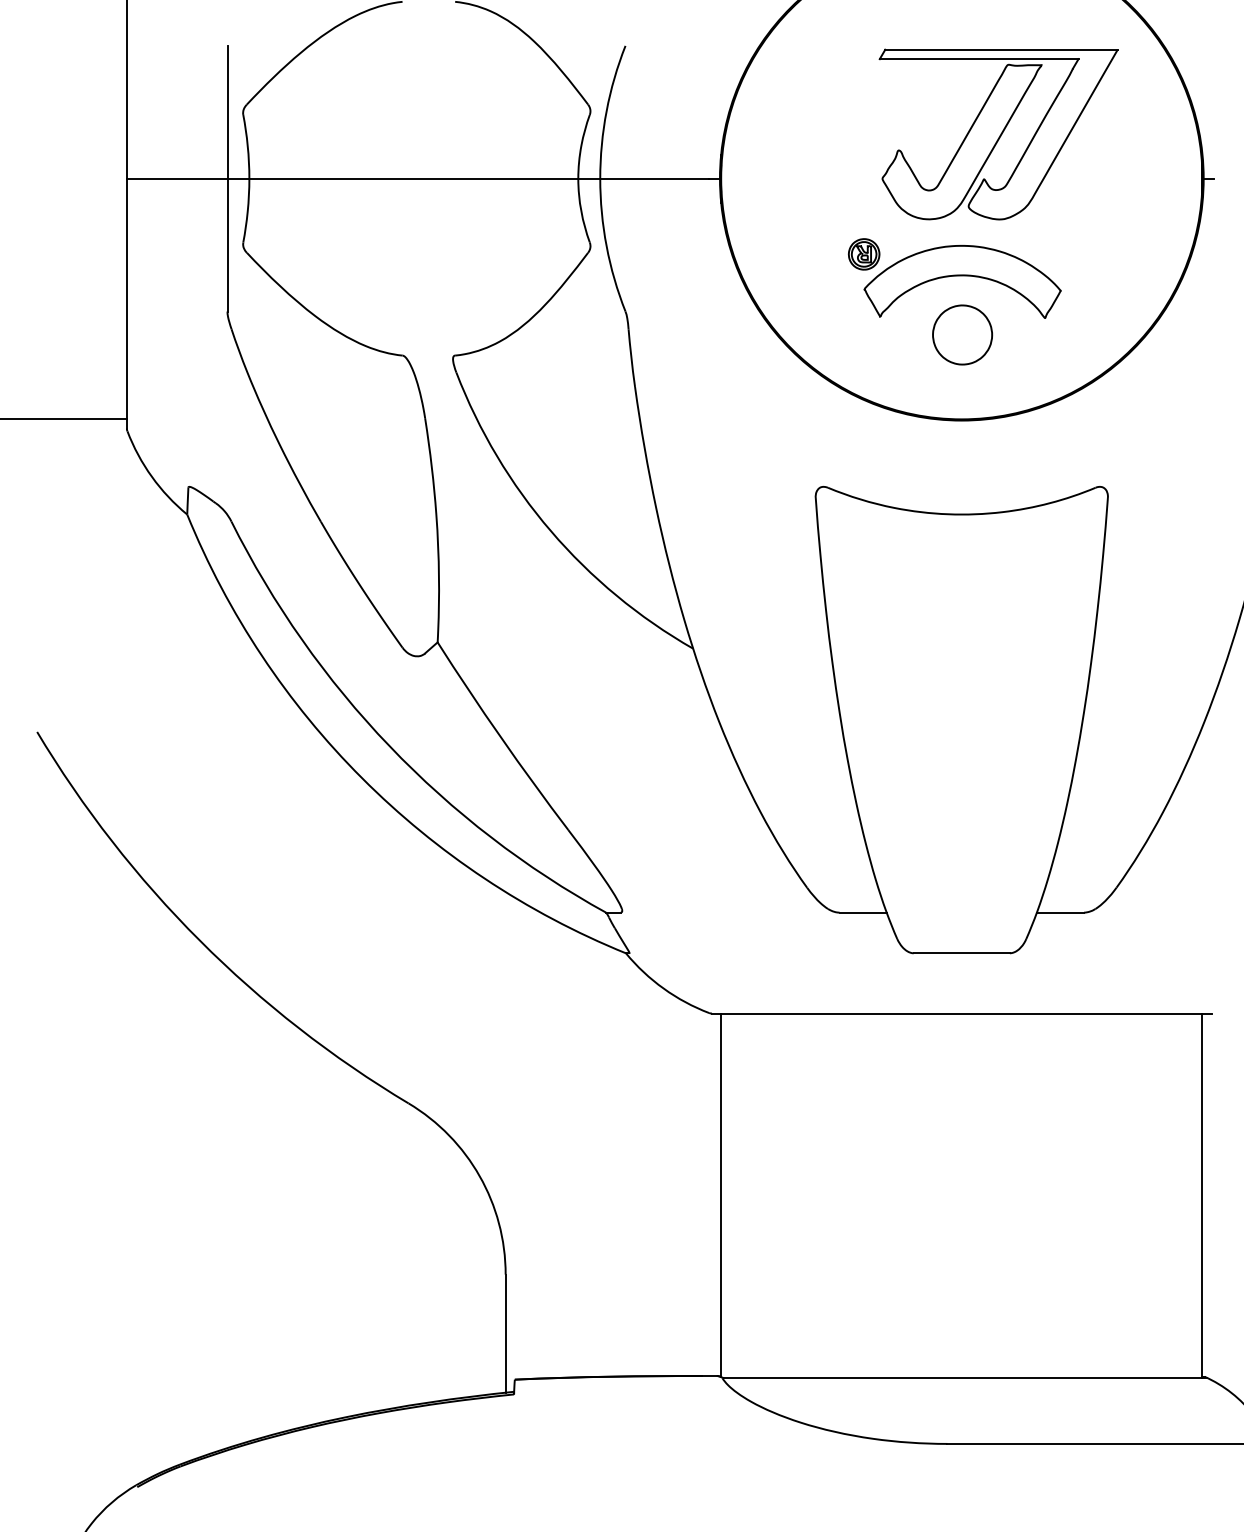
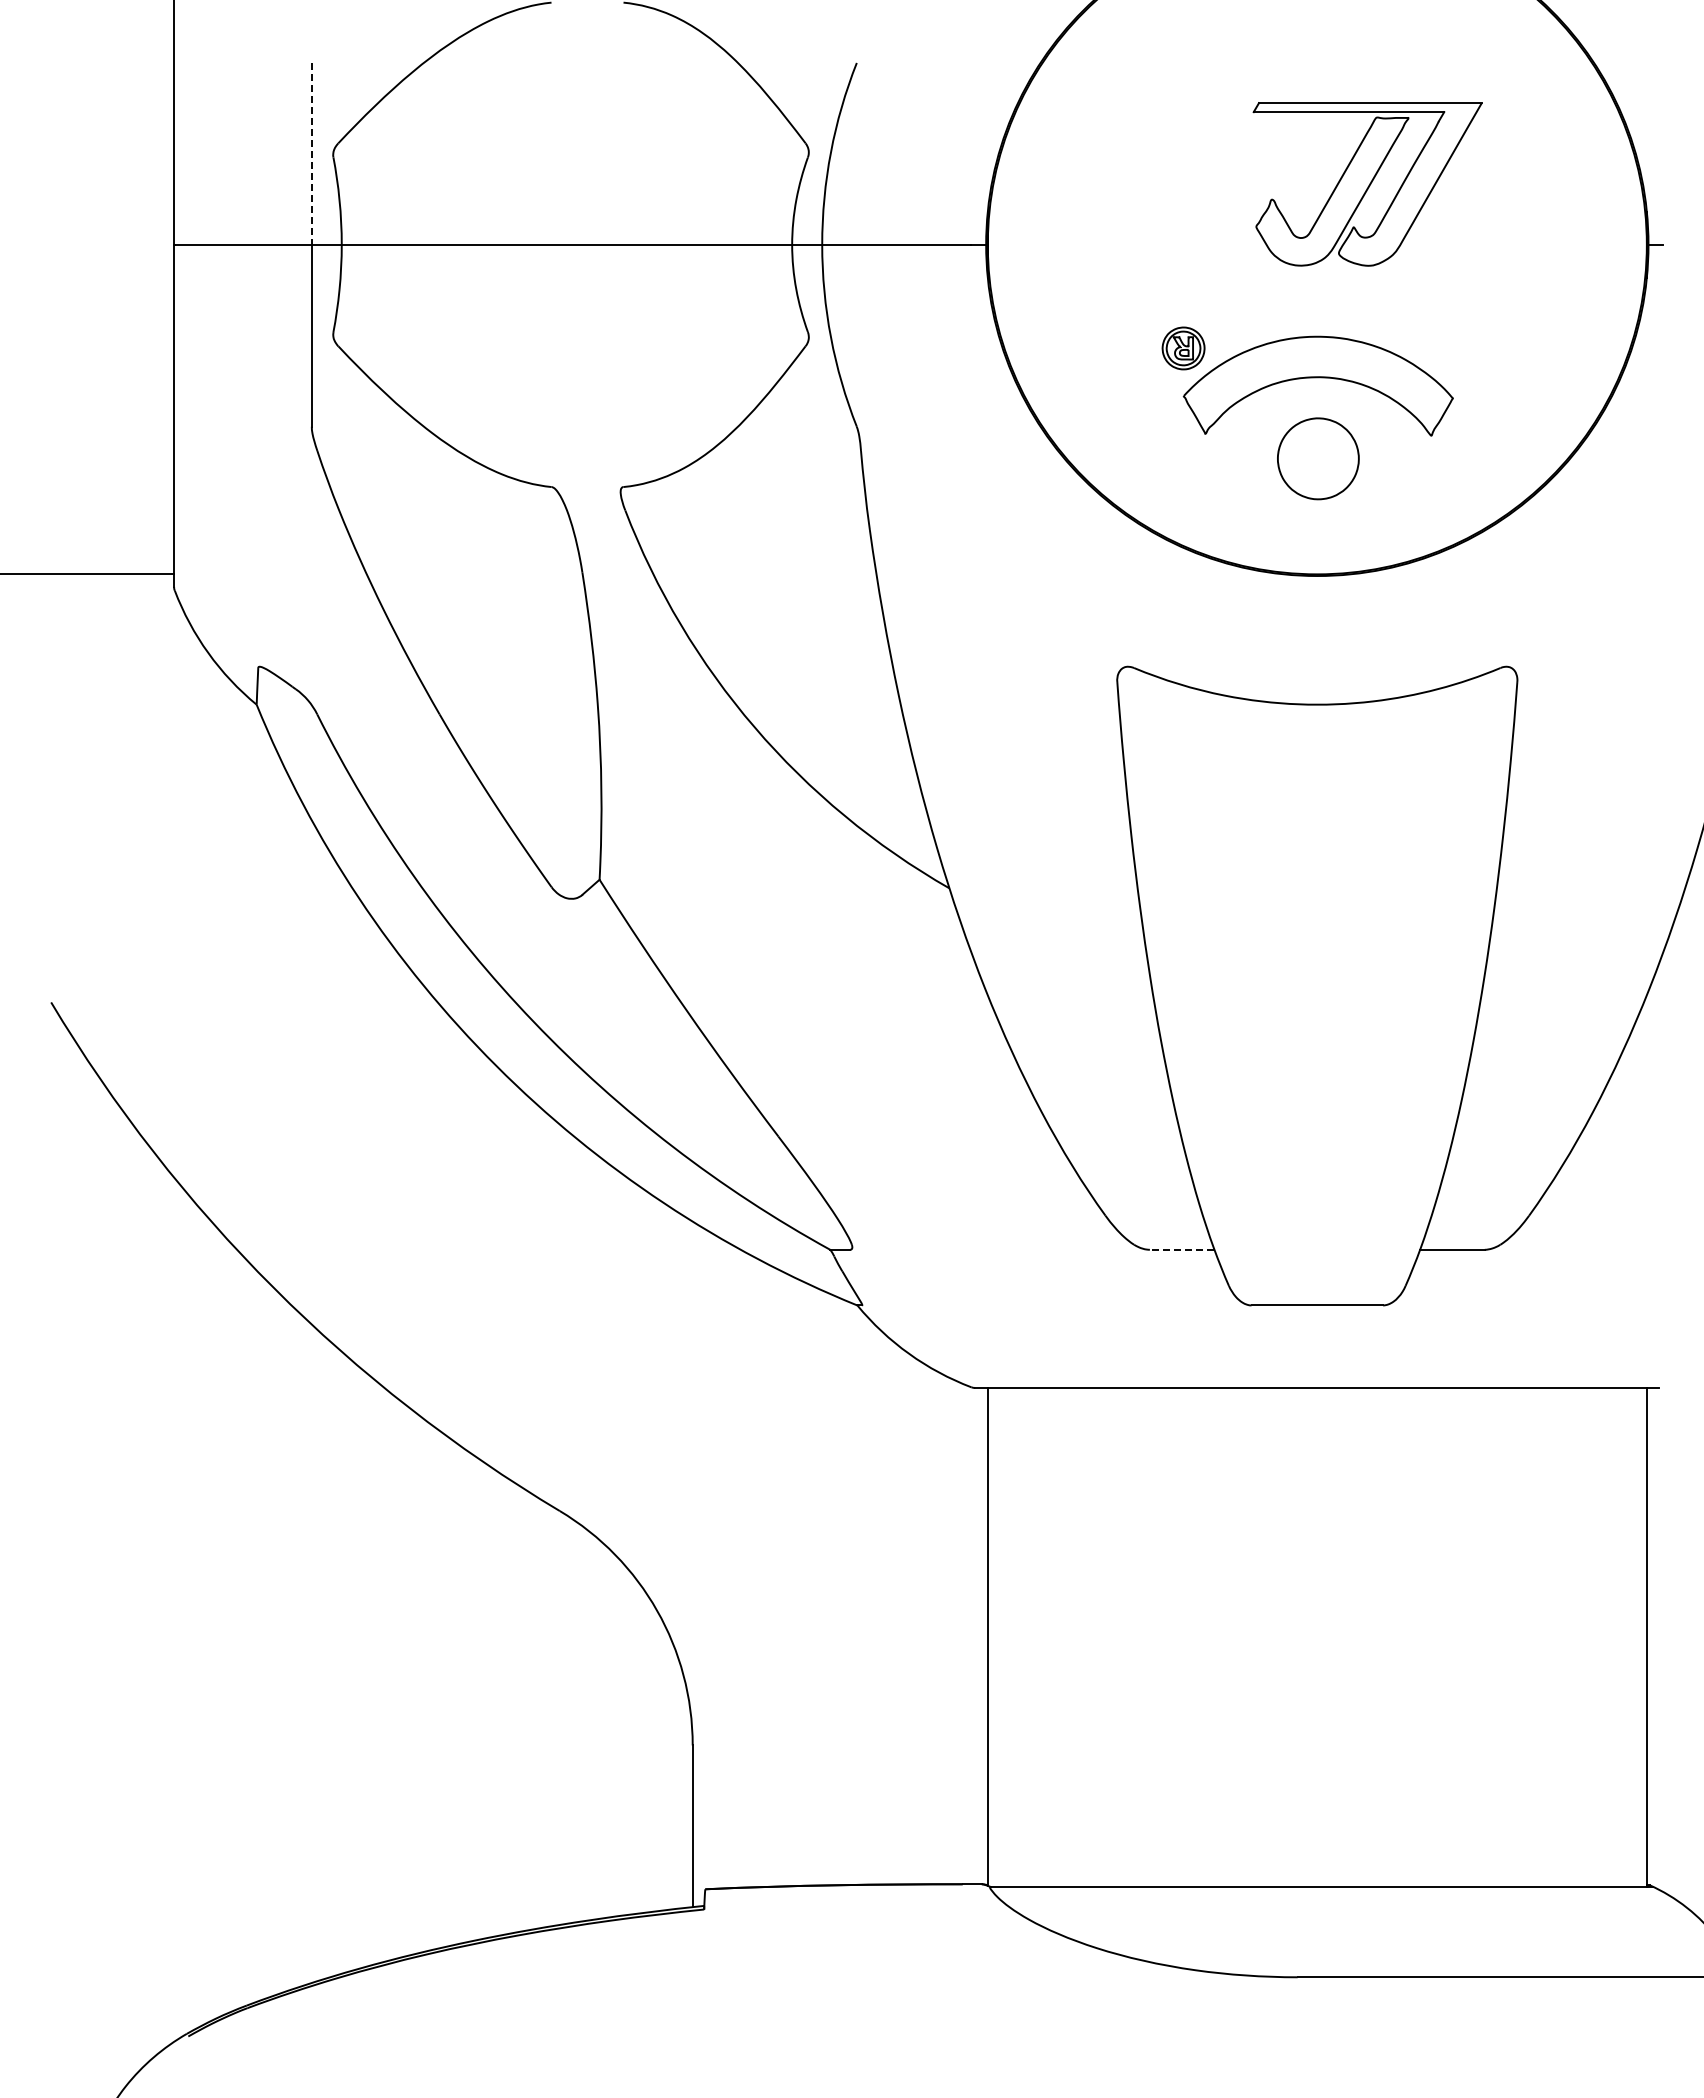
line: (227, 112) -> (311, 153), solid -> dashed
part: (998, 134) -> (1367, 184), size x0.7
line: (862, 912) -> (1181, 1249), solid -> dashed

